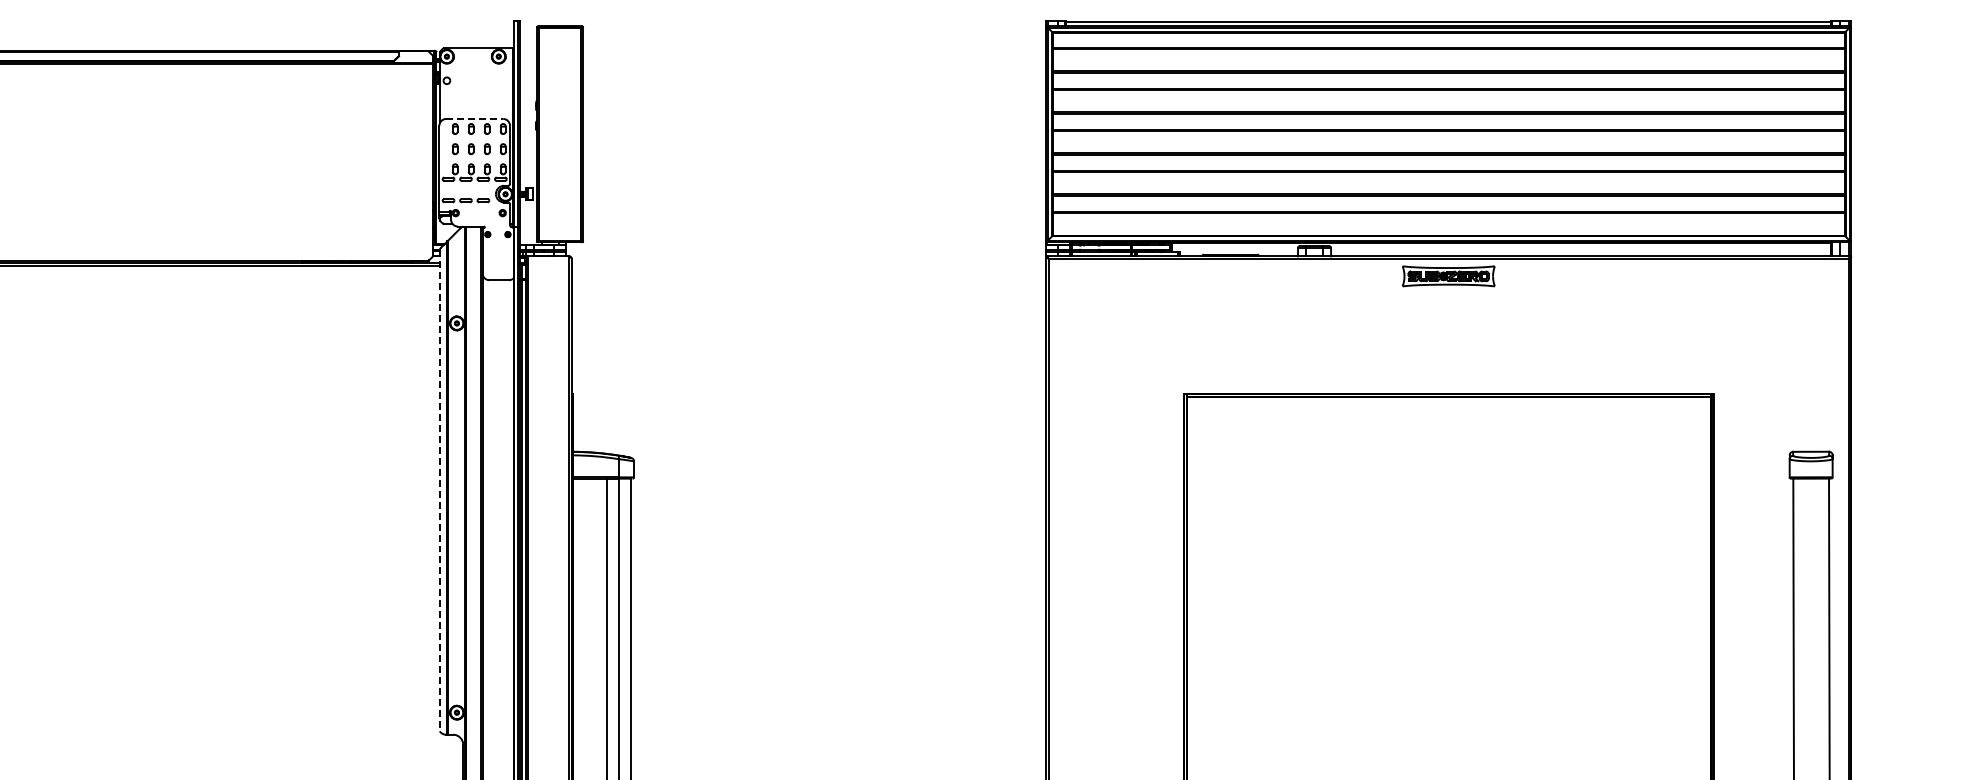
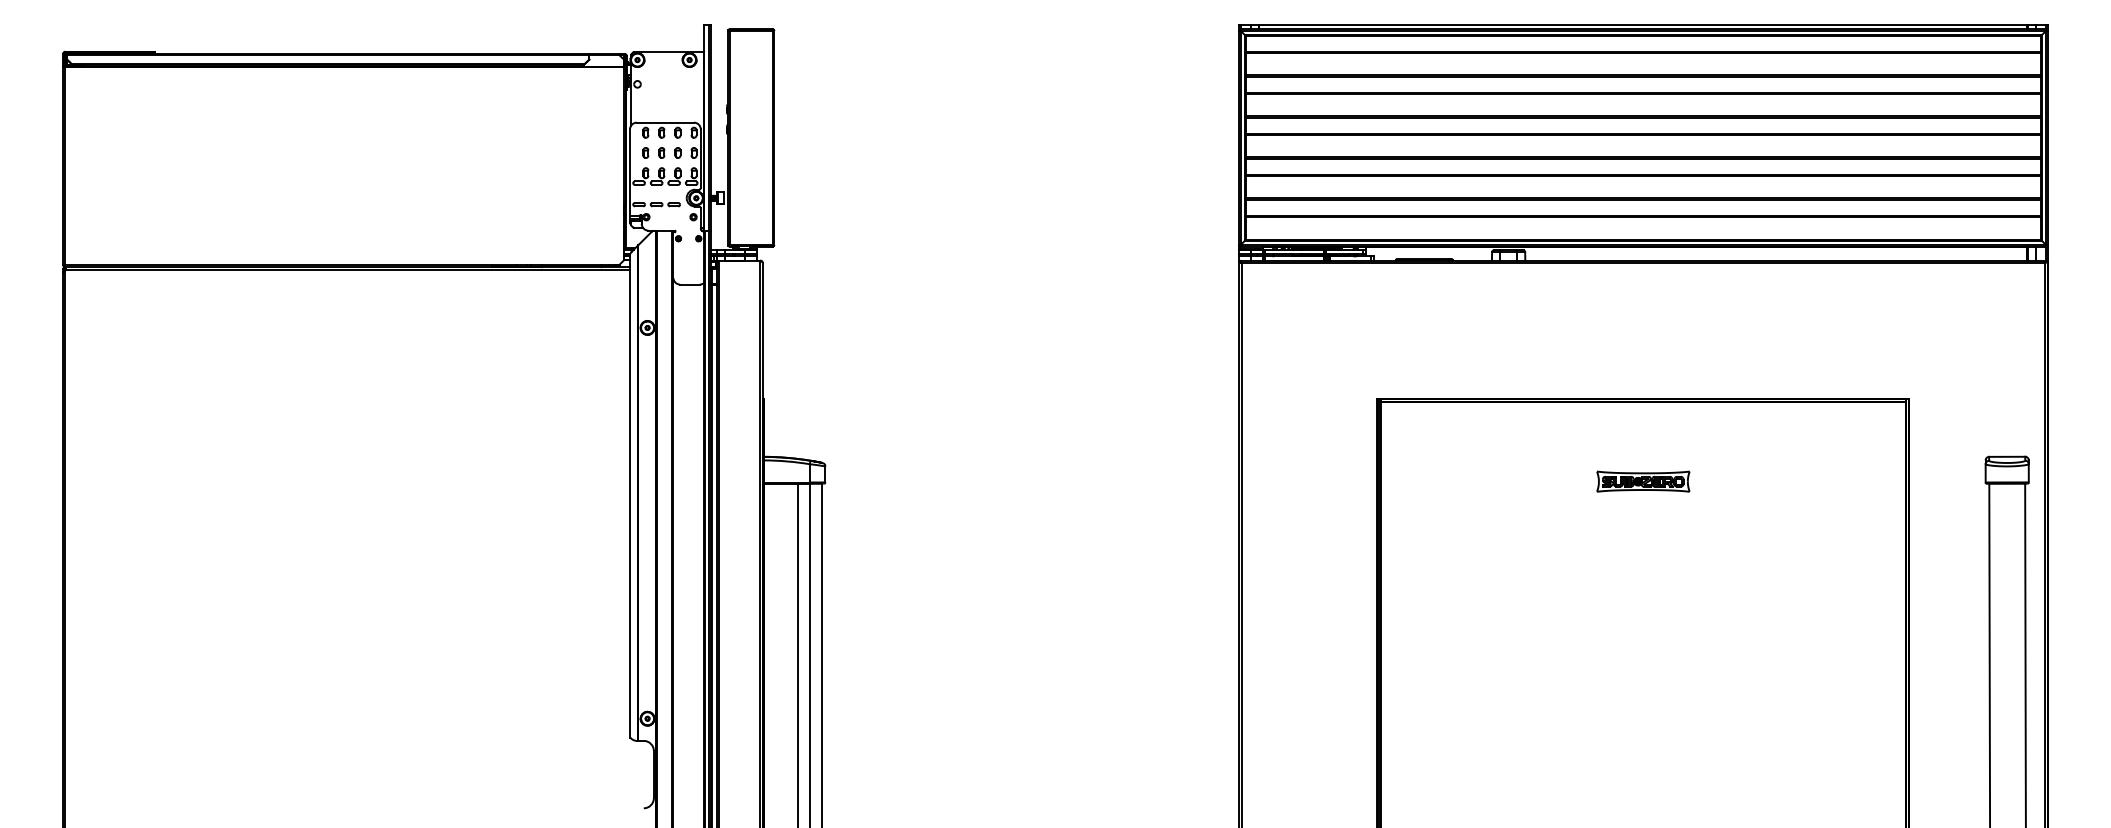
line: (474, 118) -> (665, 122), dashed -> solid
part: (1448, 276) -> (1643, 481), moved
line: (439, 490) -> (630, 495), dashed -> solid

